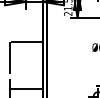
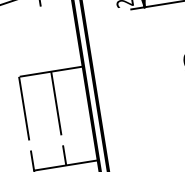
line: (26, 65) -> (58, 118), added

